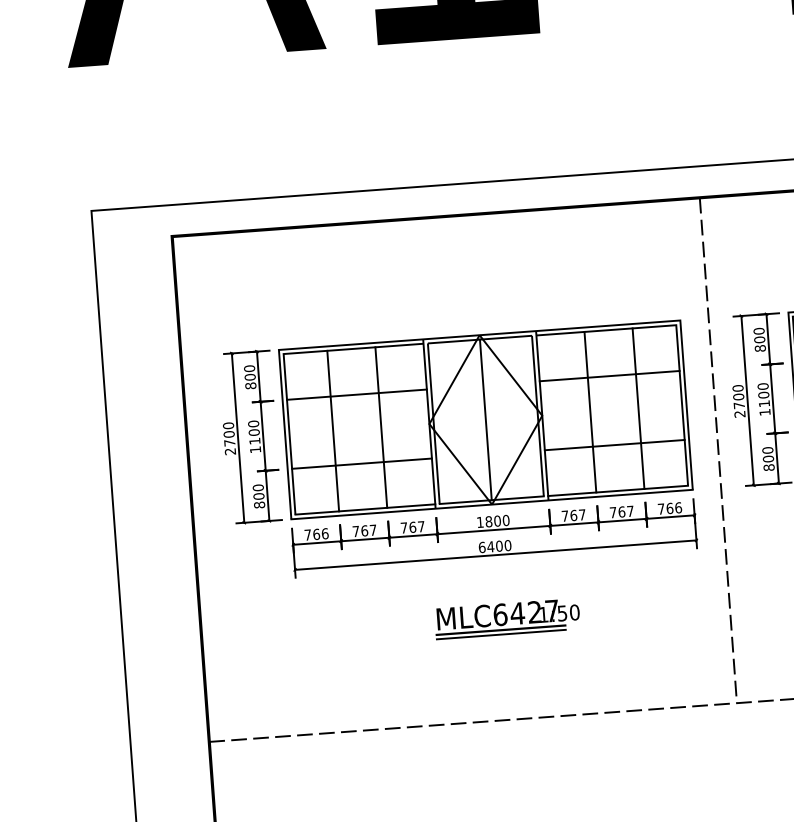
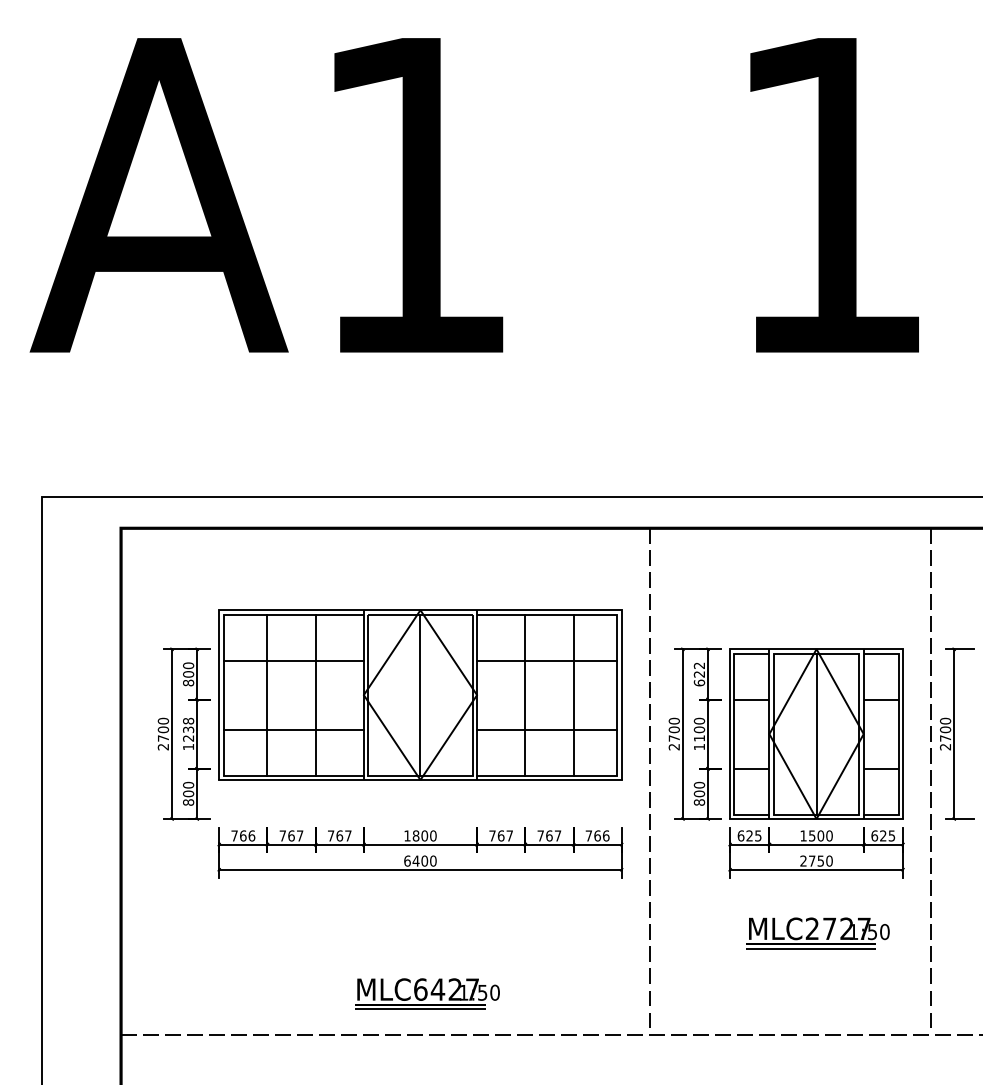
text: (759, 339) -> (699, 674), 800 -> 622
part: (485, 419) -> (420, 694), moved
text: (254, 432) -> (188, 729), 1100 -> 1238
part: (507, 618) -> (427, 993), moved

